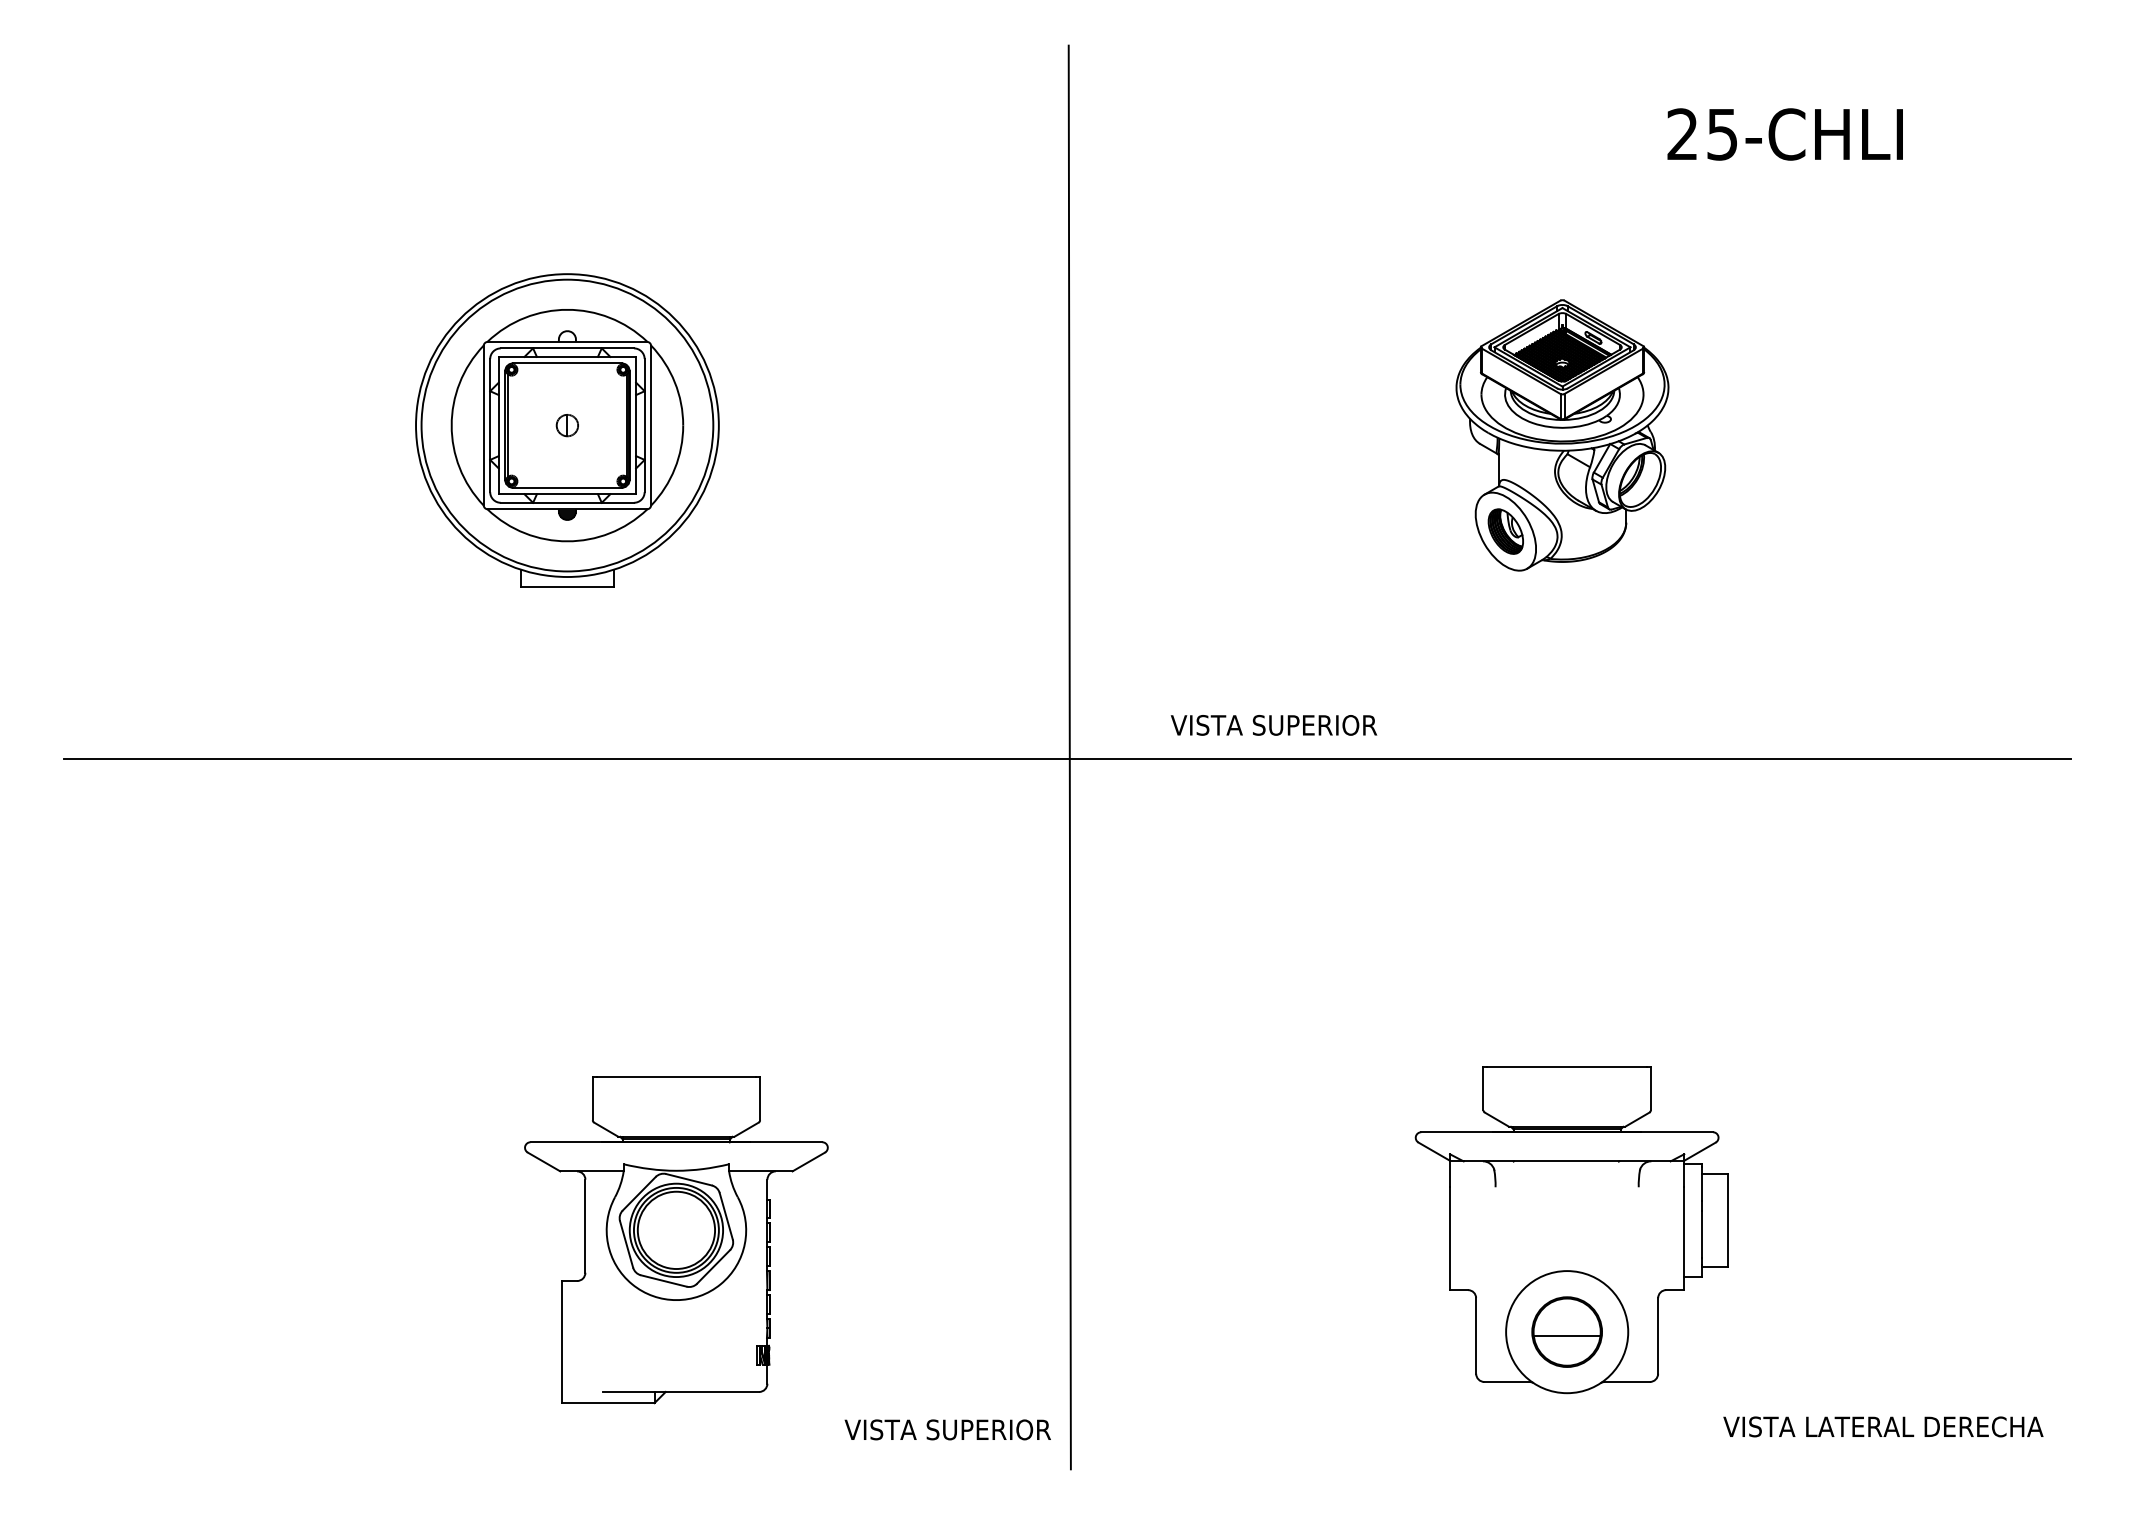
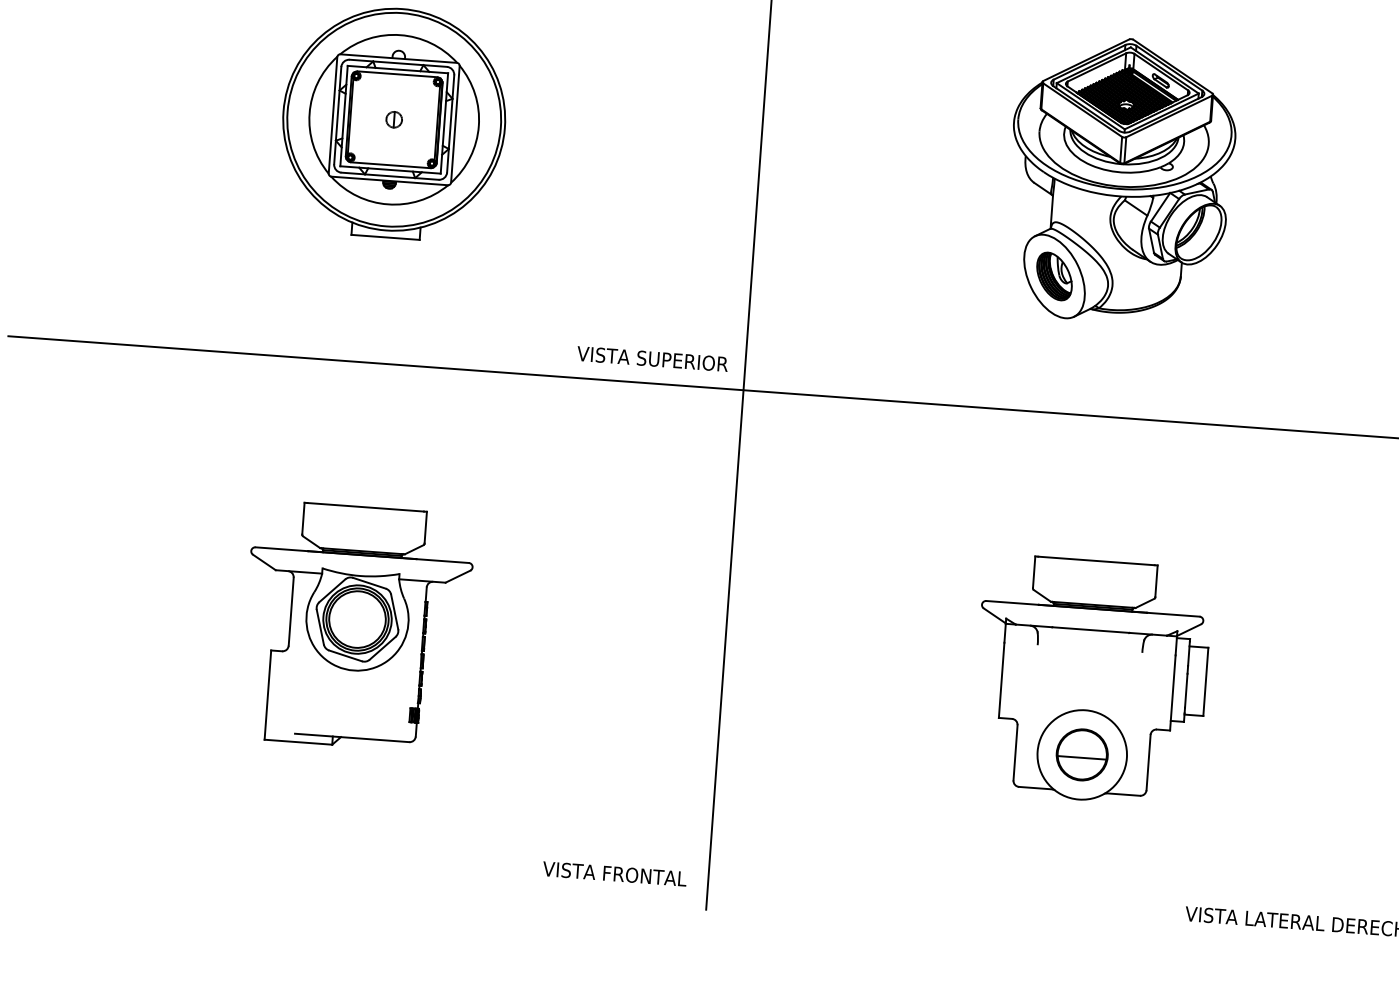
part: (1562, 435) -> (1121, 180), size x1.43
text: (1273, 725) -> (652, 359), moved
part: (1571, 1230) -> (1090, 680), moved
part: (676, 1240) -> (357, 626), moved
text: (988, 1429) -> (648, 876), VISTA SUPERIOR -> VISTA FRONTAL

